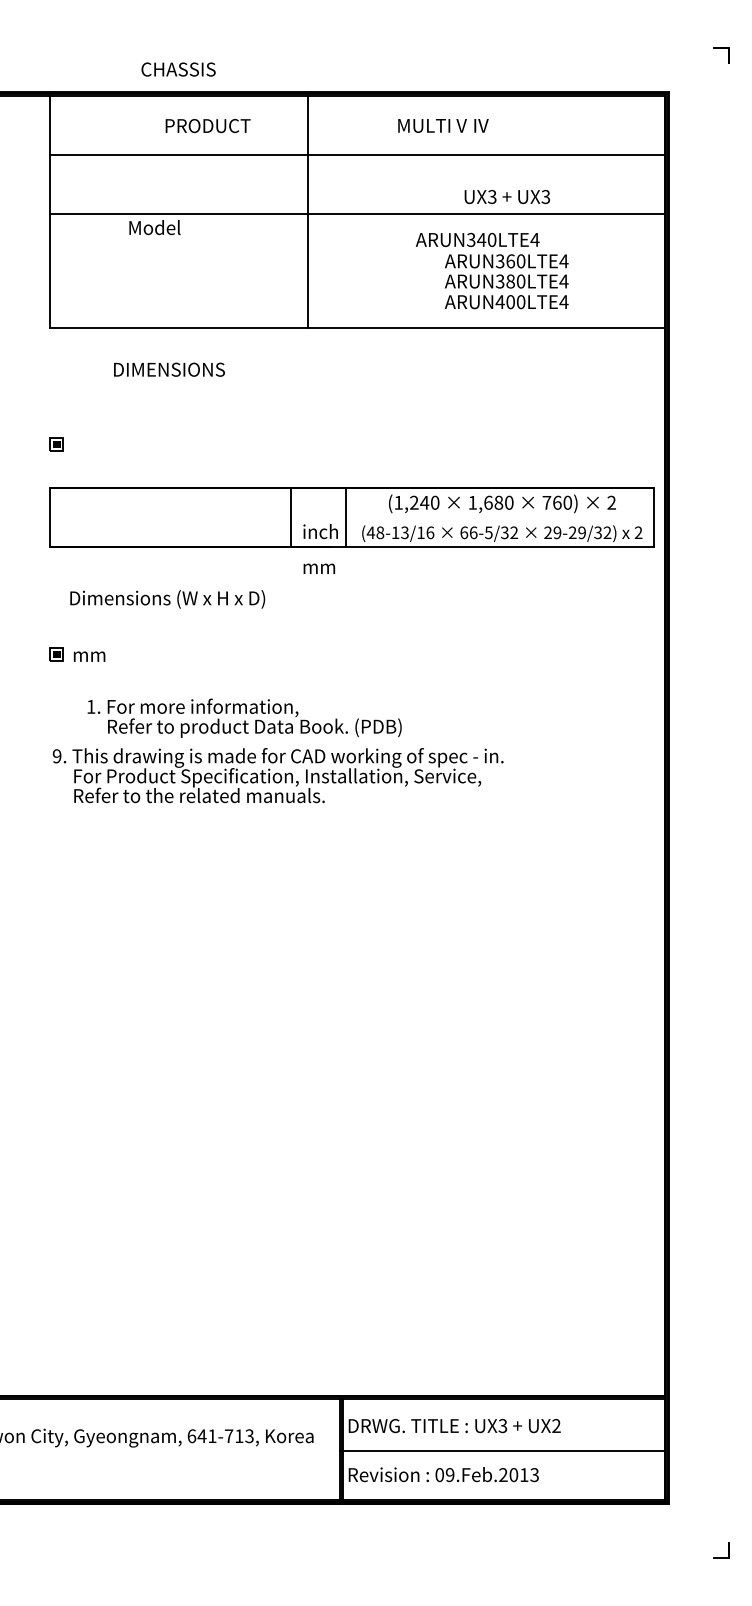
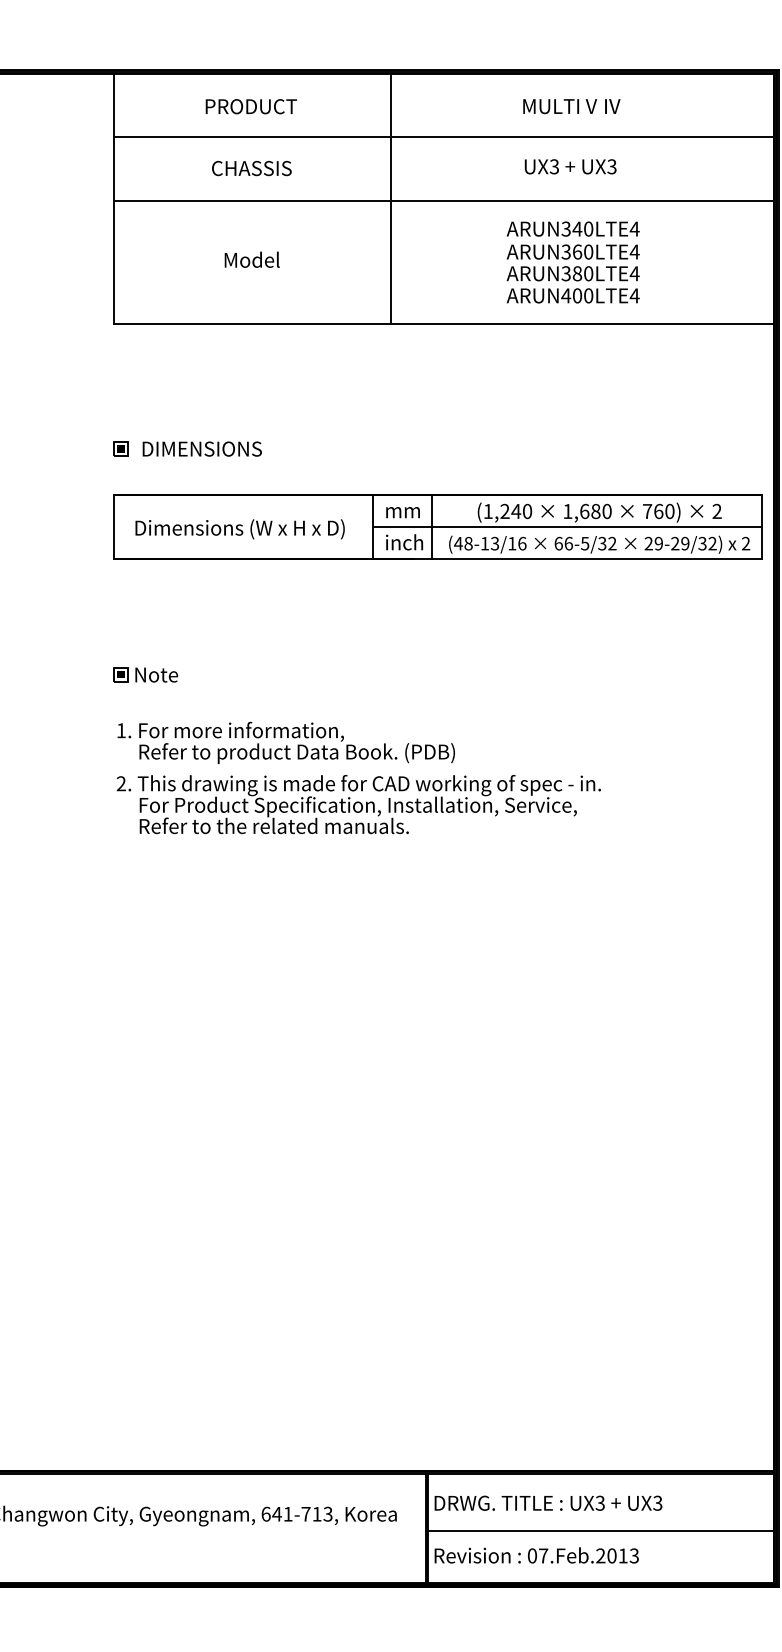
text: (178, 69) -> (251, 168), moved
text: (443, 125) -> (571, 106), moved
text: (207, 126) -> (250, 107), moved
text: (506, 196) -> (569, 166), moved
text: (154, 227) -> (251, 259), moved
text: (506, 281) -> (572, 273), moved
text: (169, 369) -> (202, 448), moved
line: (472, 517) -> (567, 527), added
text: (319, 568) -> (403, 512), moved
text: (167, 599) -> (239, 529), moved
text: (89, 655) -> (156, 675), mm -> Note
text: (244, 717) -> (286, 742), moved
text: (56, 756) -> (120, 784), 9. -> 2.
text: (556, 1426) -> (657, 1503), UX2 -> UX3
text: (449, 1475) -> (542, 1556), 09.Feb.2013 -> 07.Feb.2013

